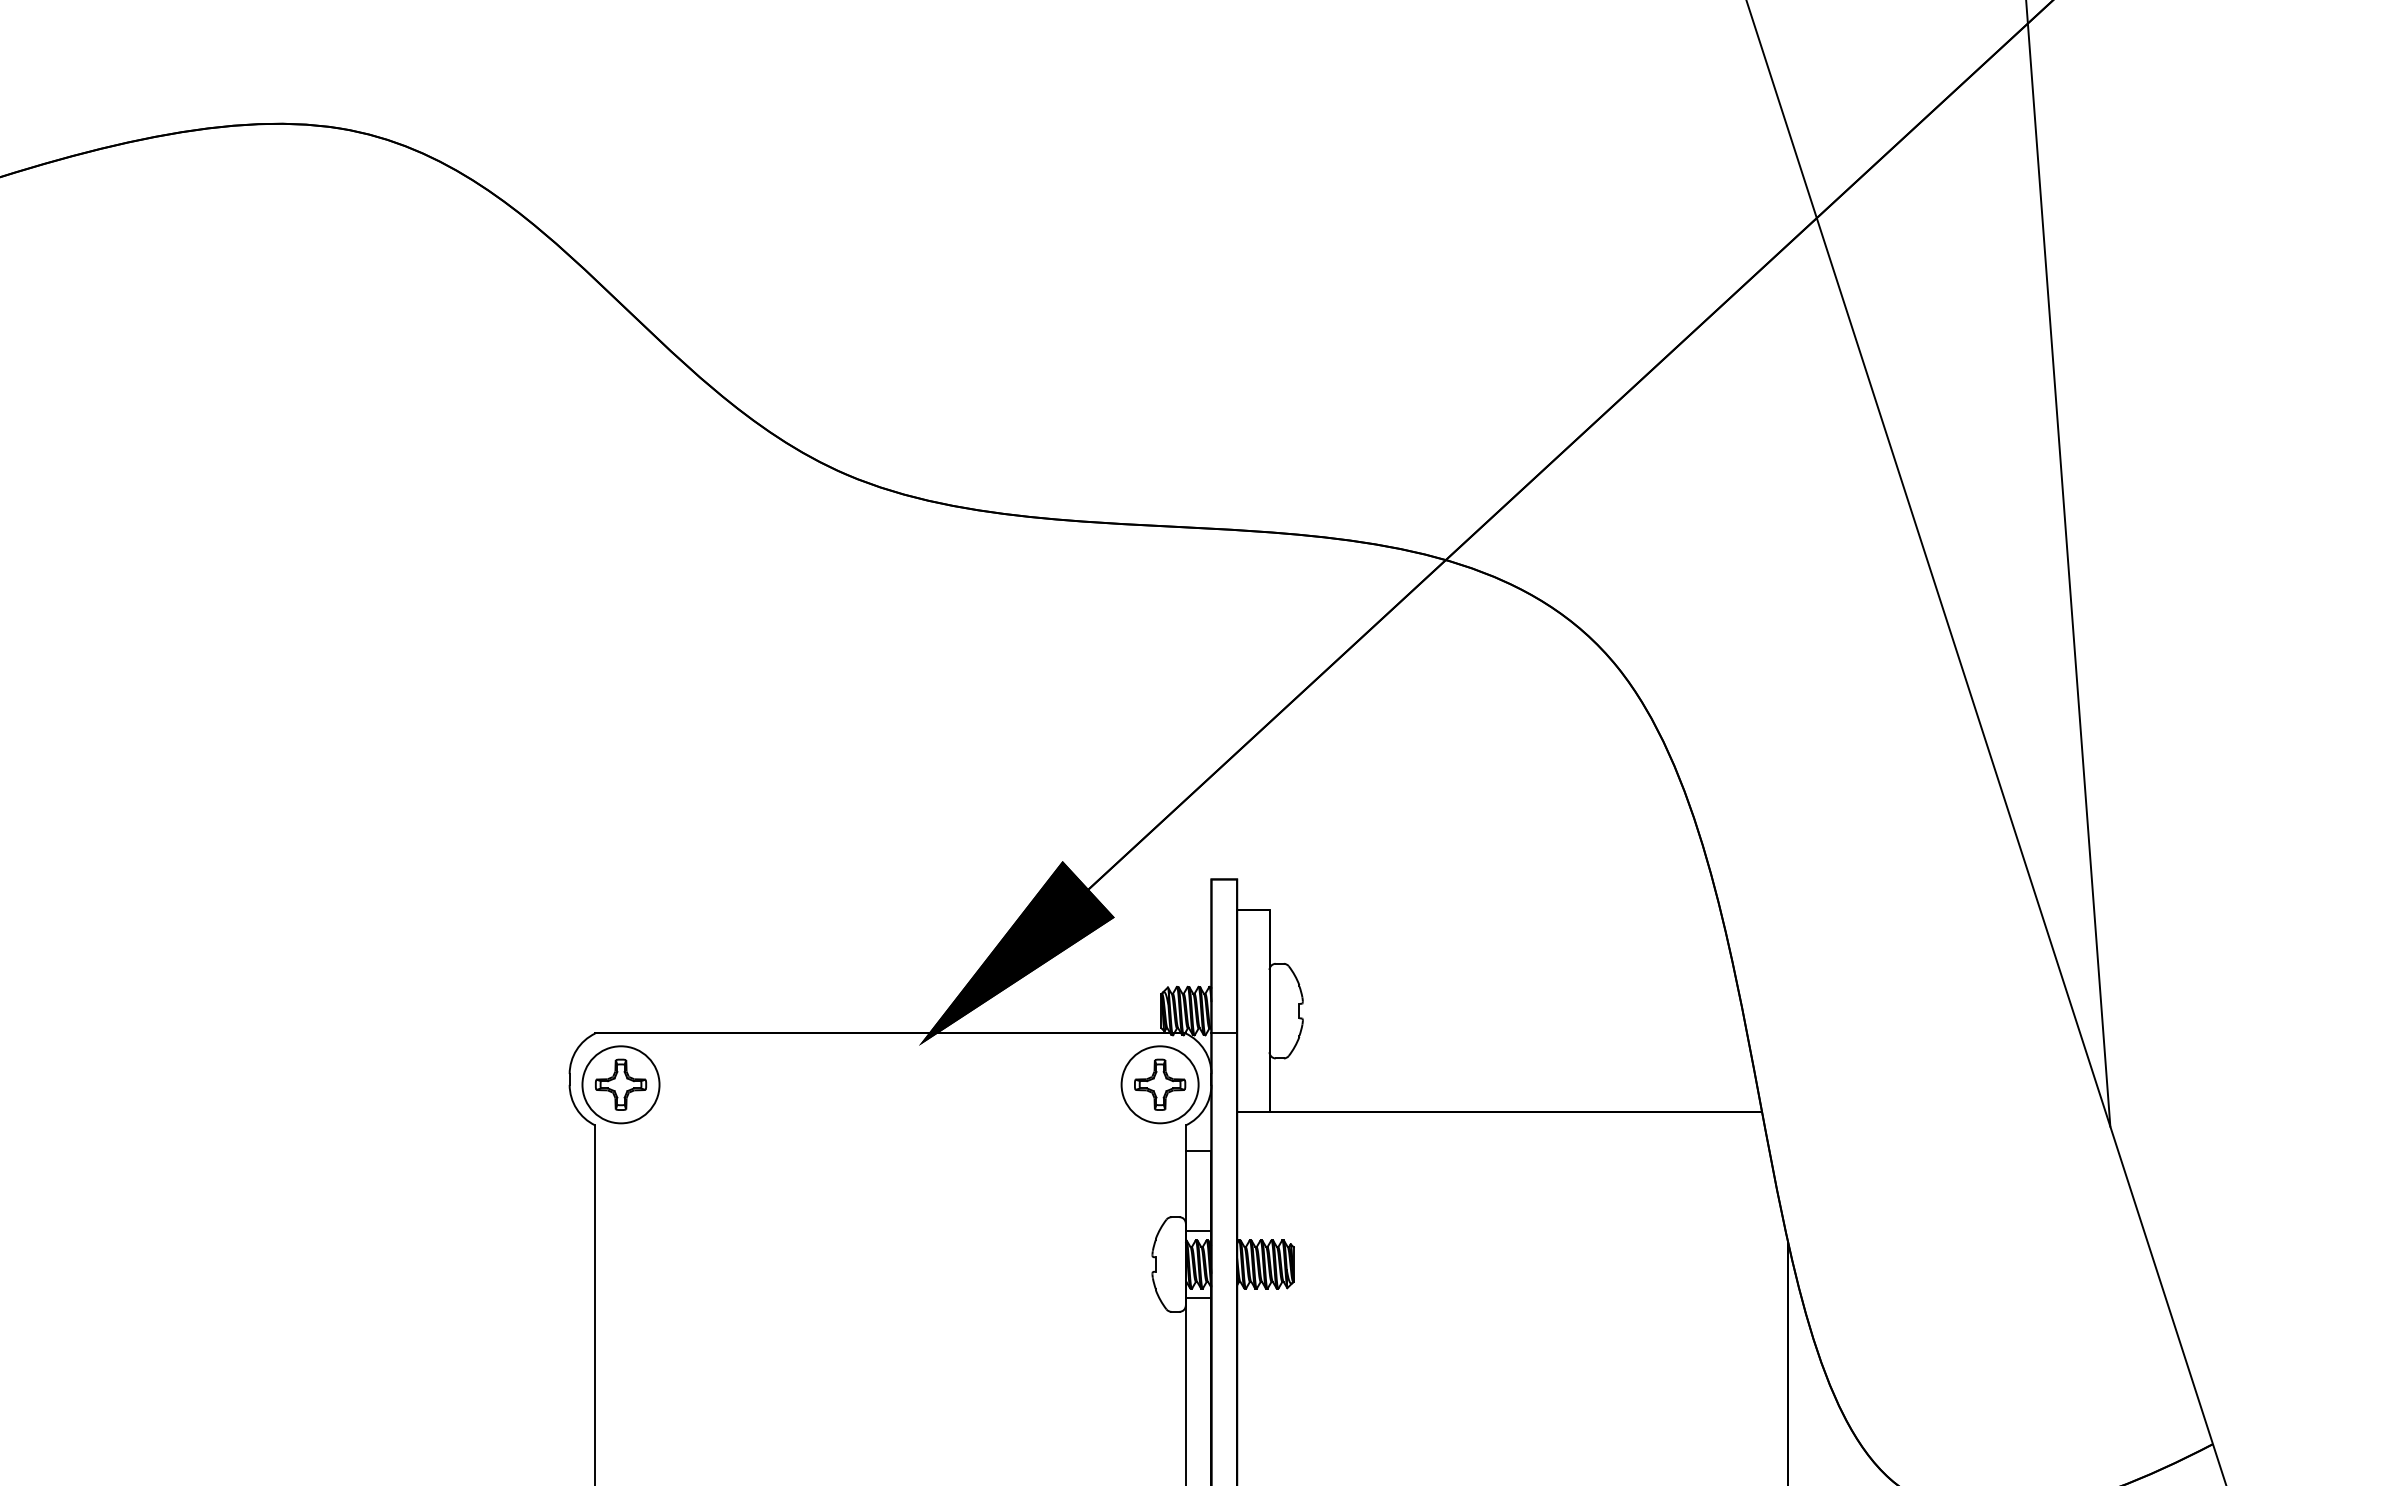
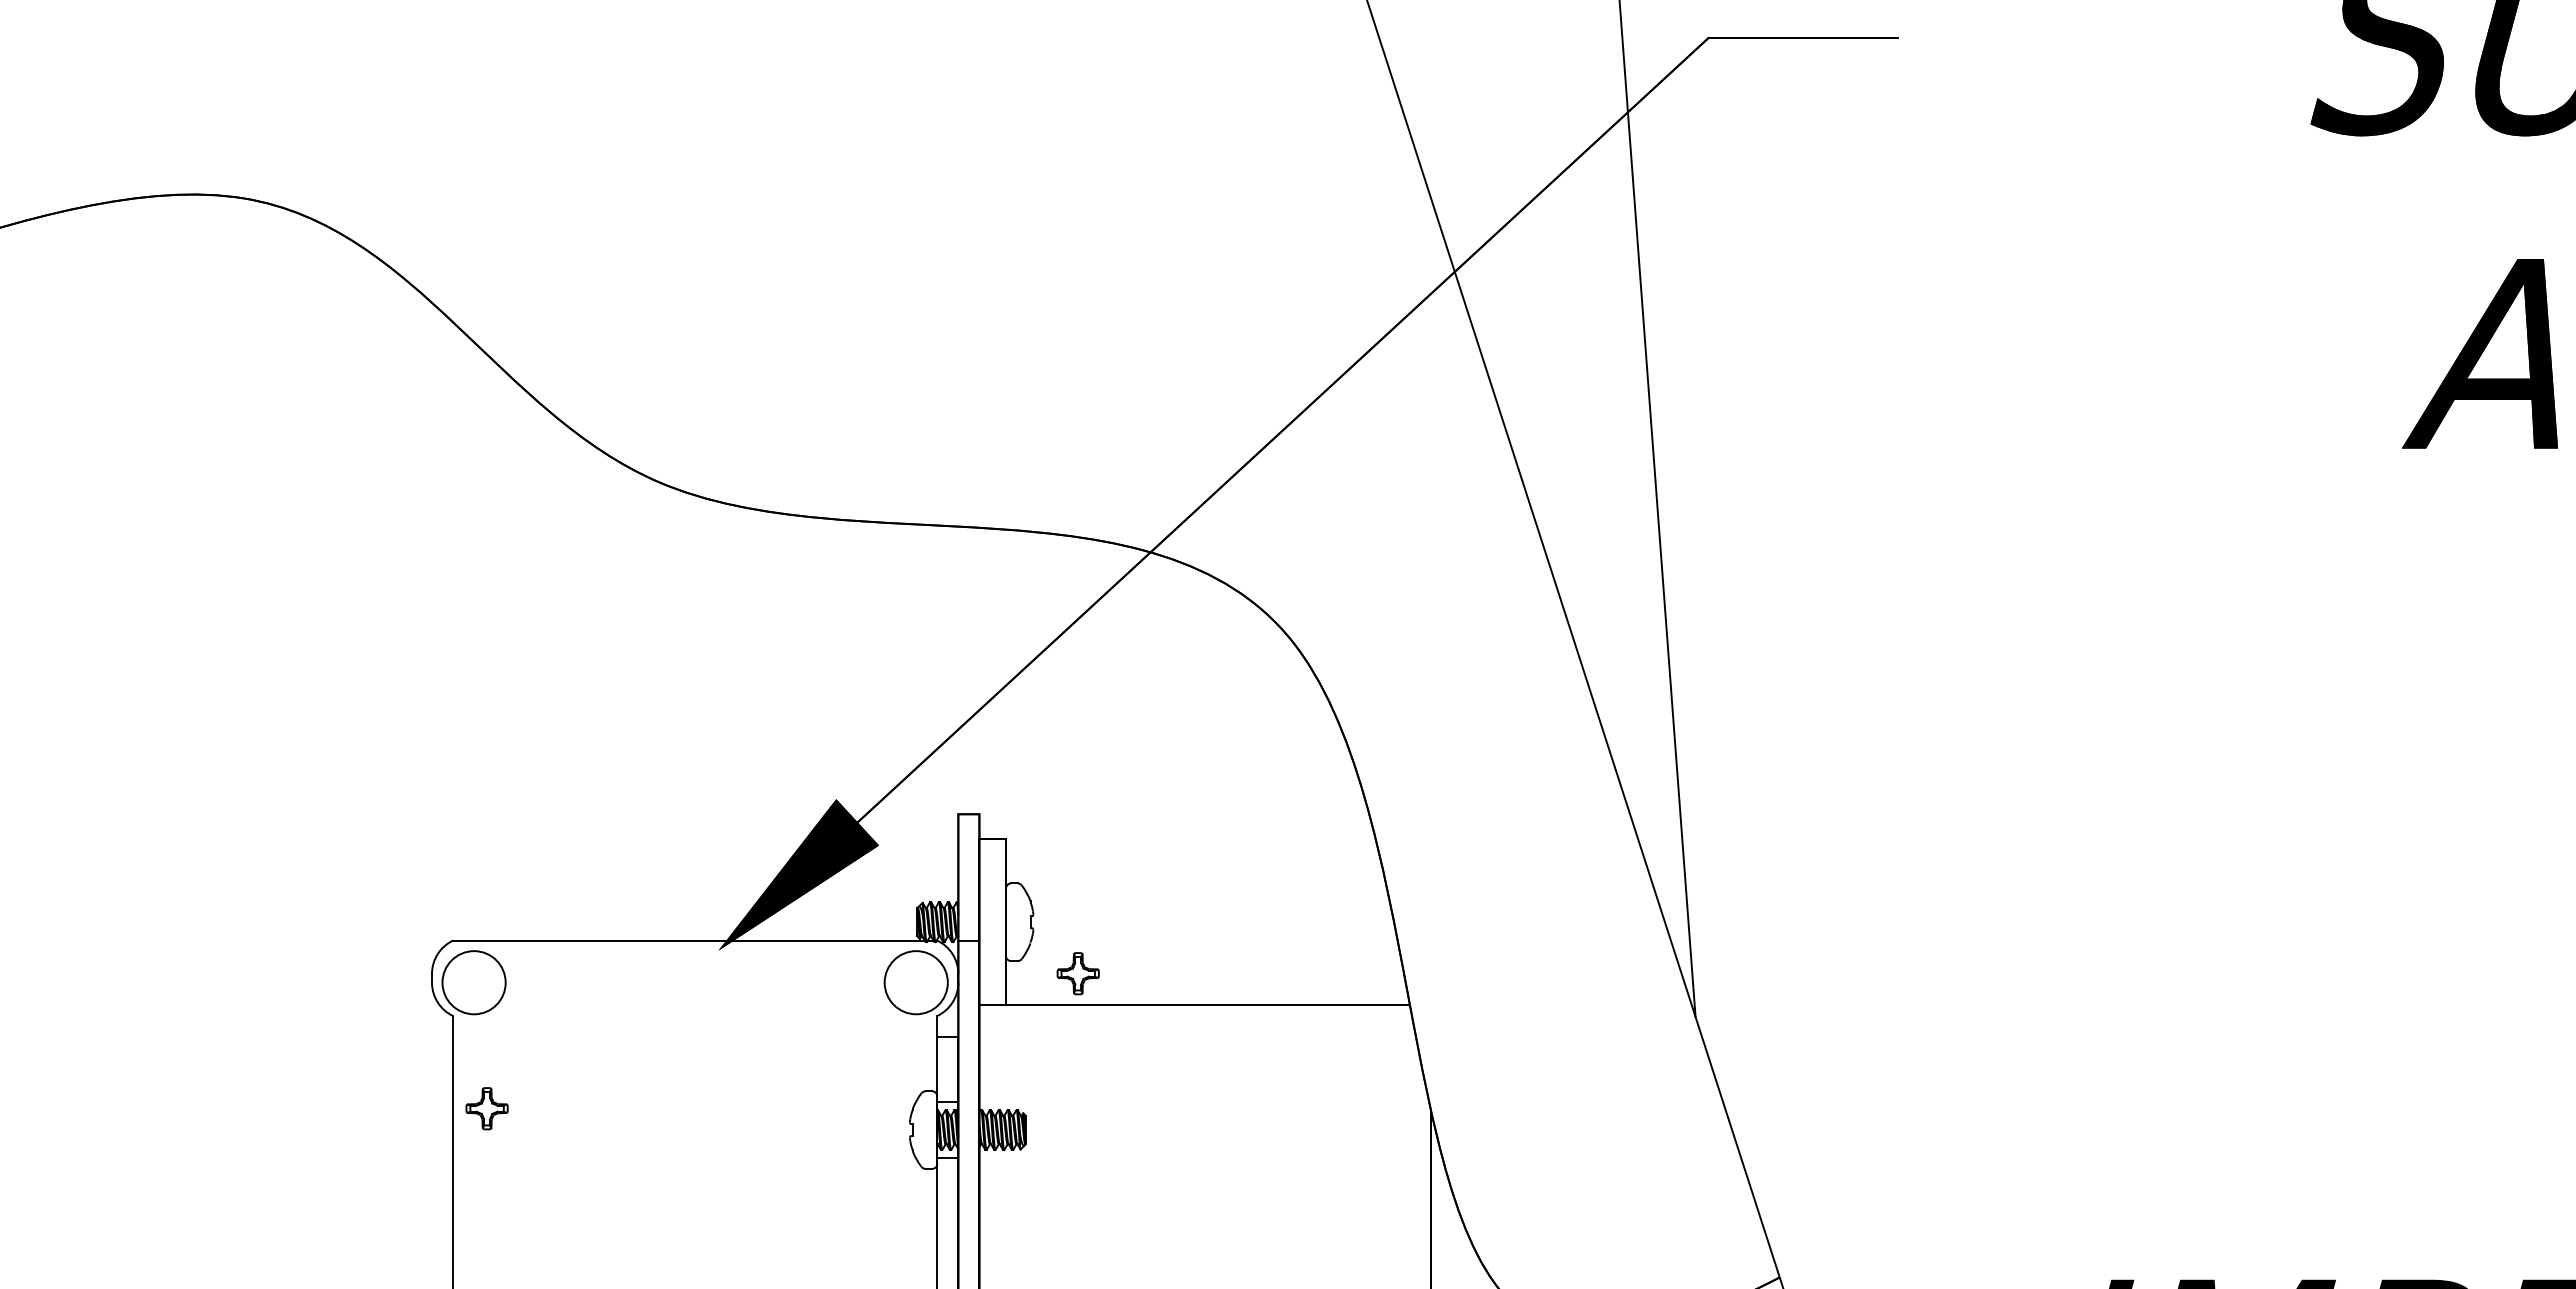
part: (620, 1084) -> (486, 1108), moved
part: (1159, 1084) -> (1077, 973), moved

